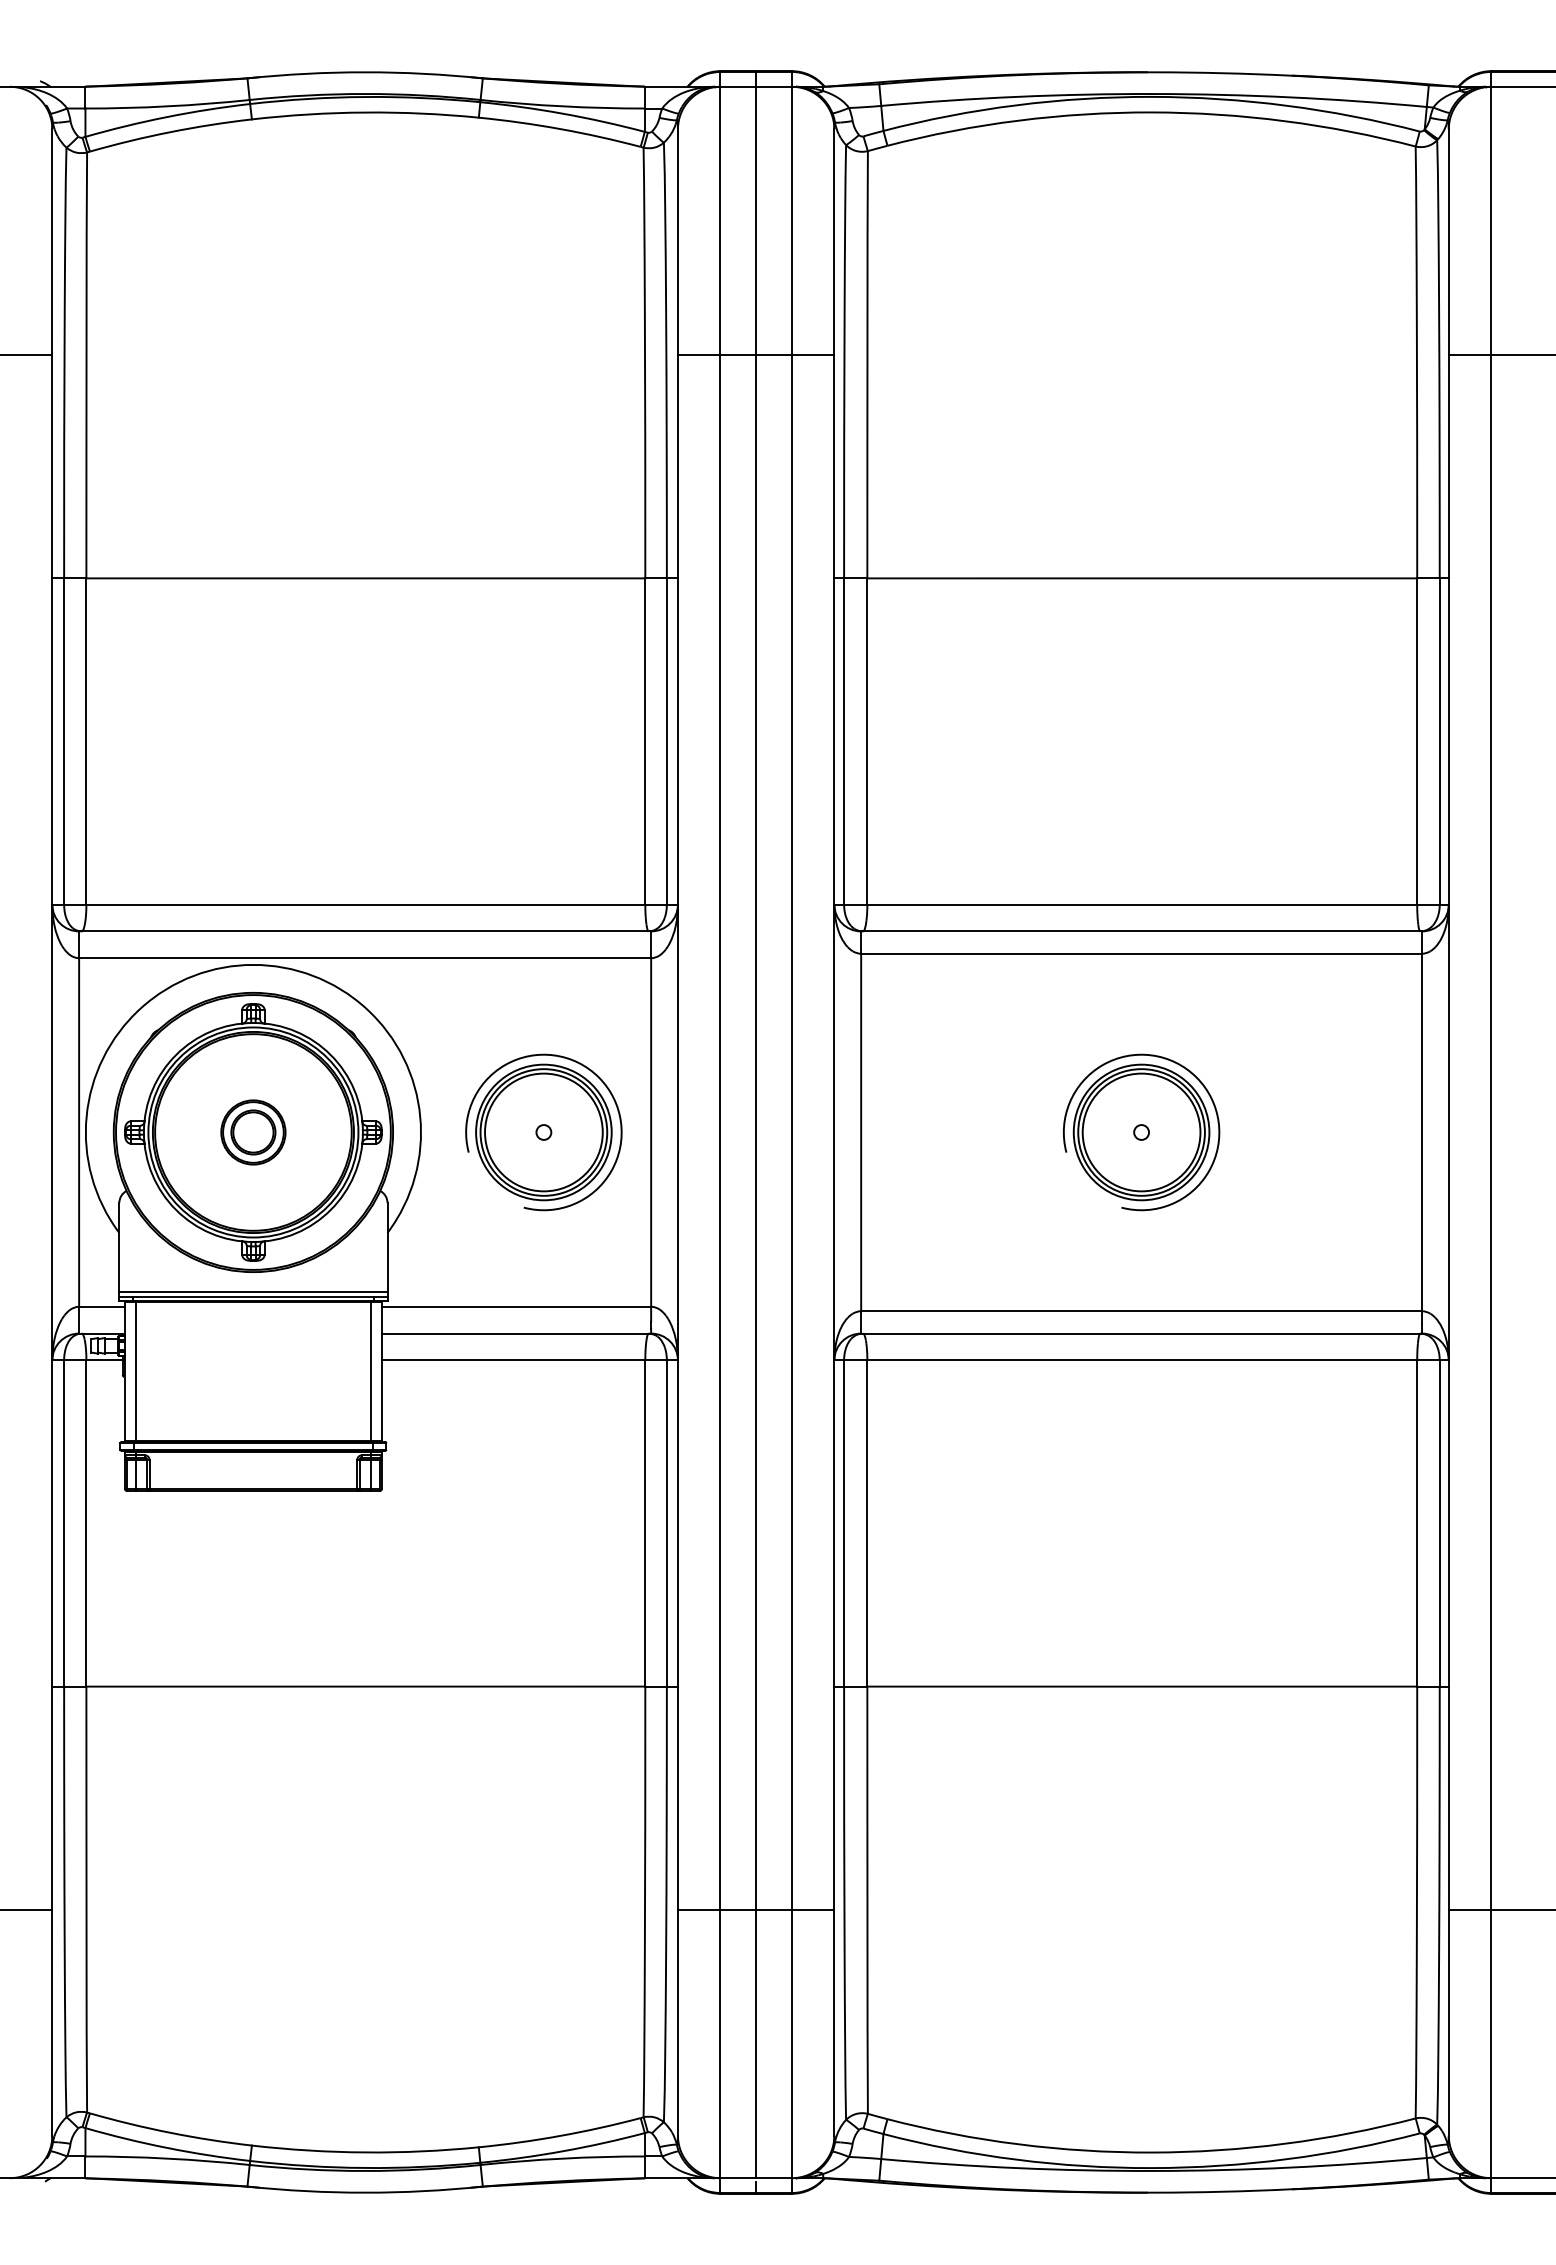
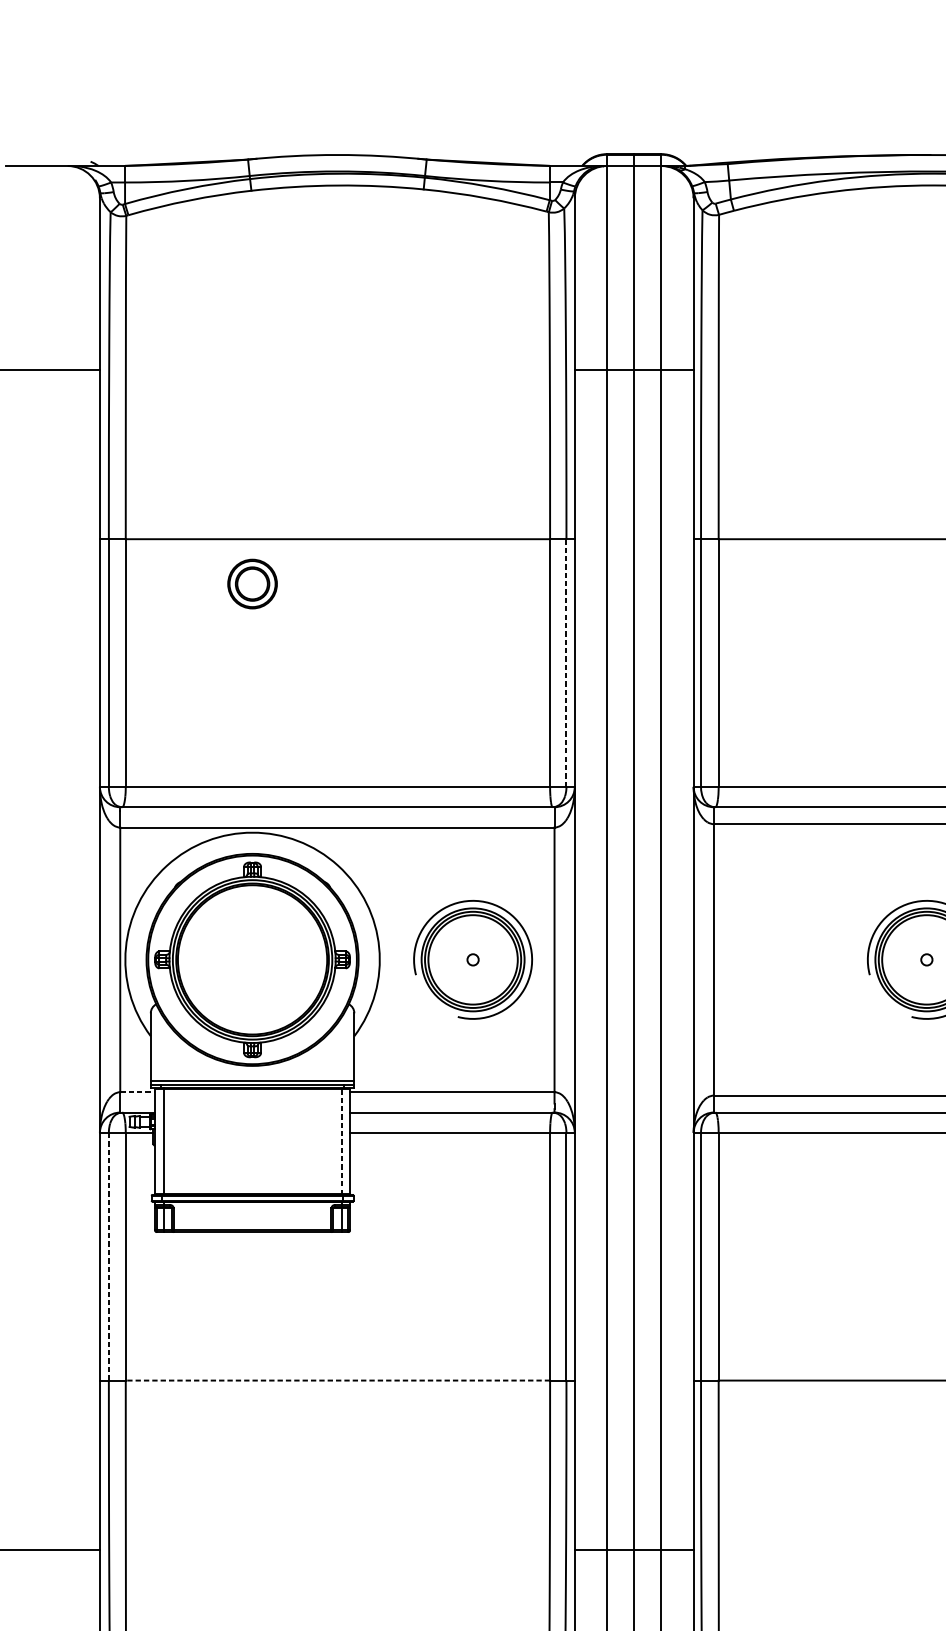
line: (666, 740) -> (566, 662), solid -> dashed
part: (253, 1132) -> (252, 584), moved
line: (102, 1306) -> (137, 1092), solid -> dashed
line: (370, 1371) -> (341, 1141), solid -> dashed
line: (64, 1524) -> (109, 1257), solid -> dashed
line: (365, 1686) -> (337, 1380), solid -> dashed

